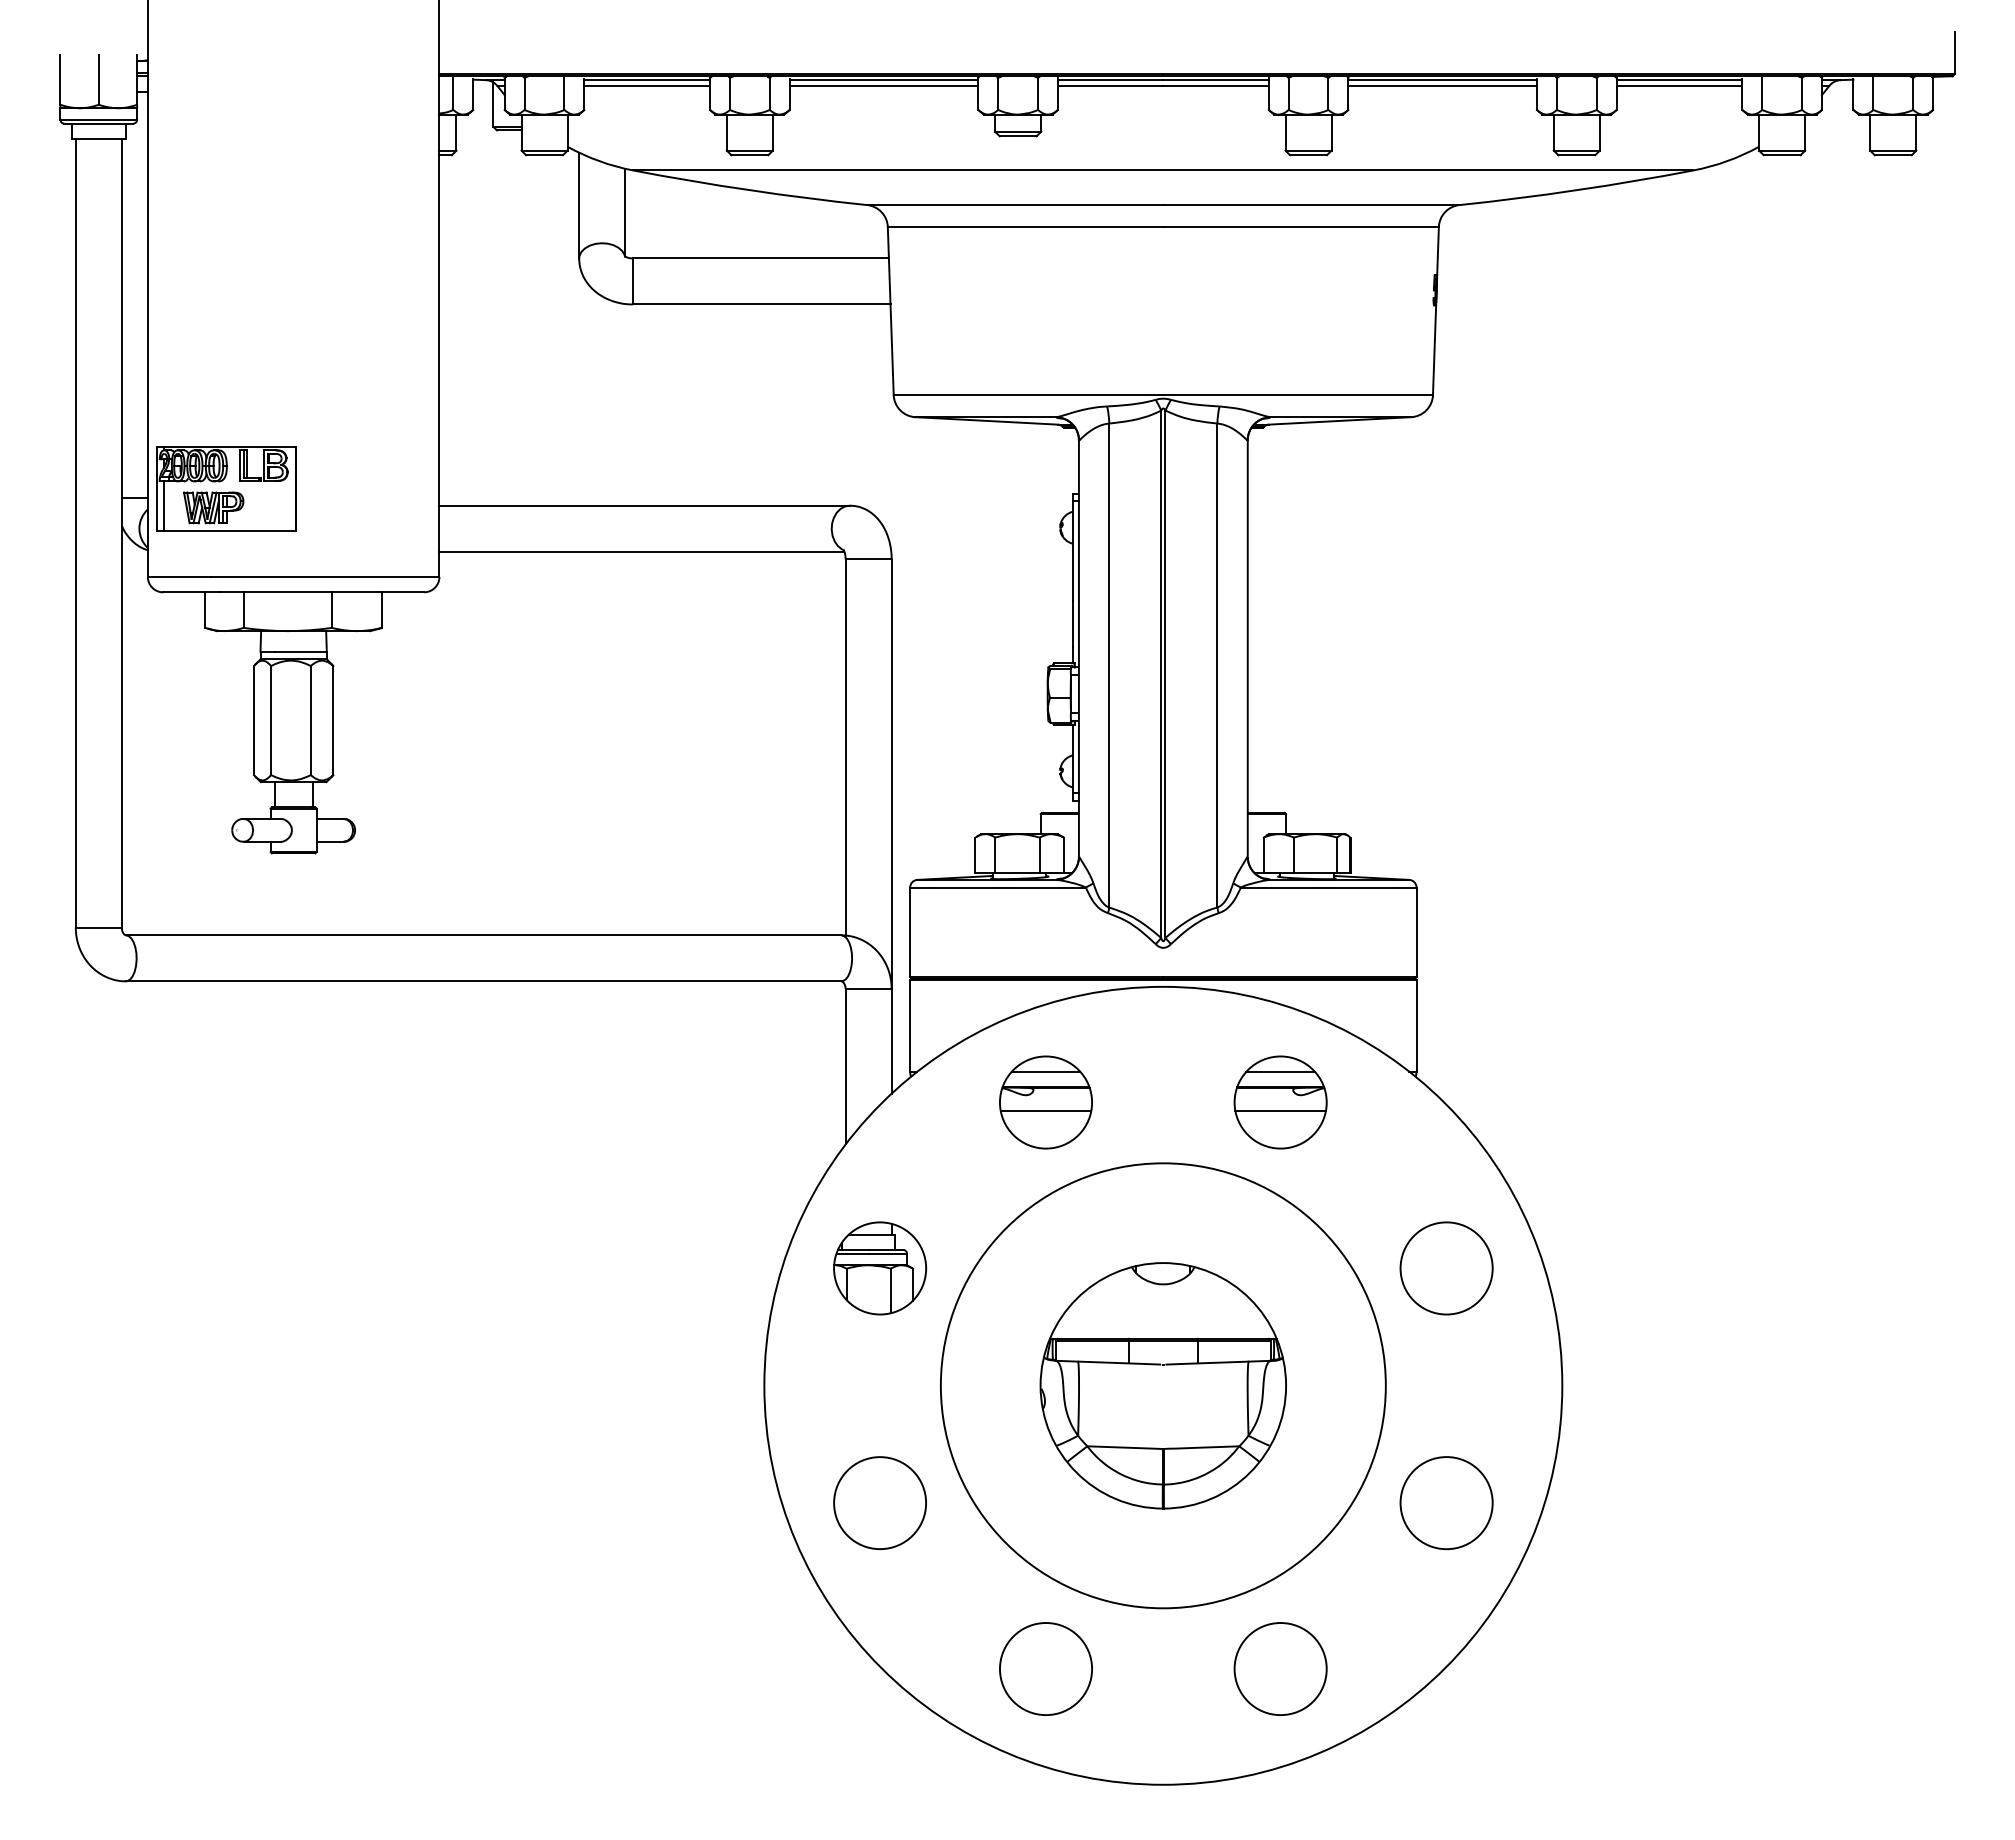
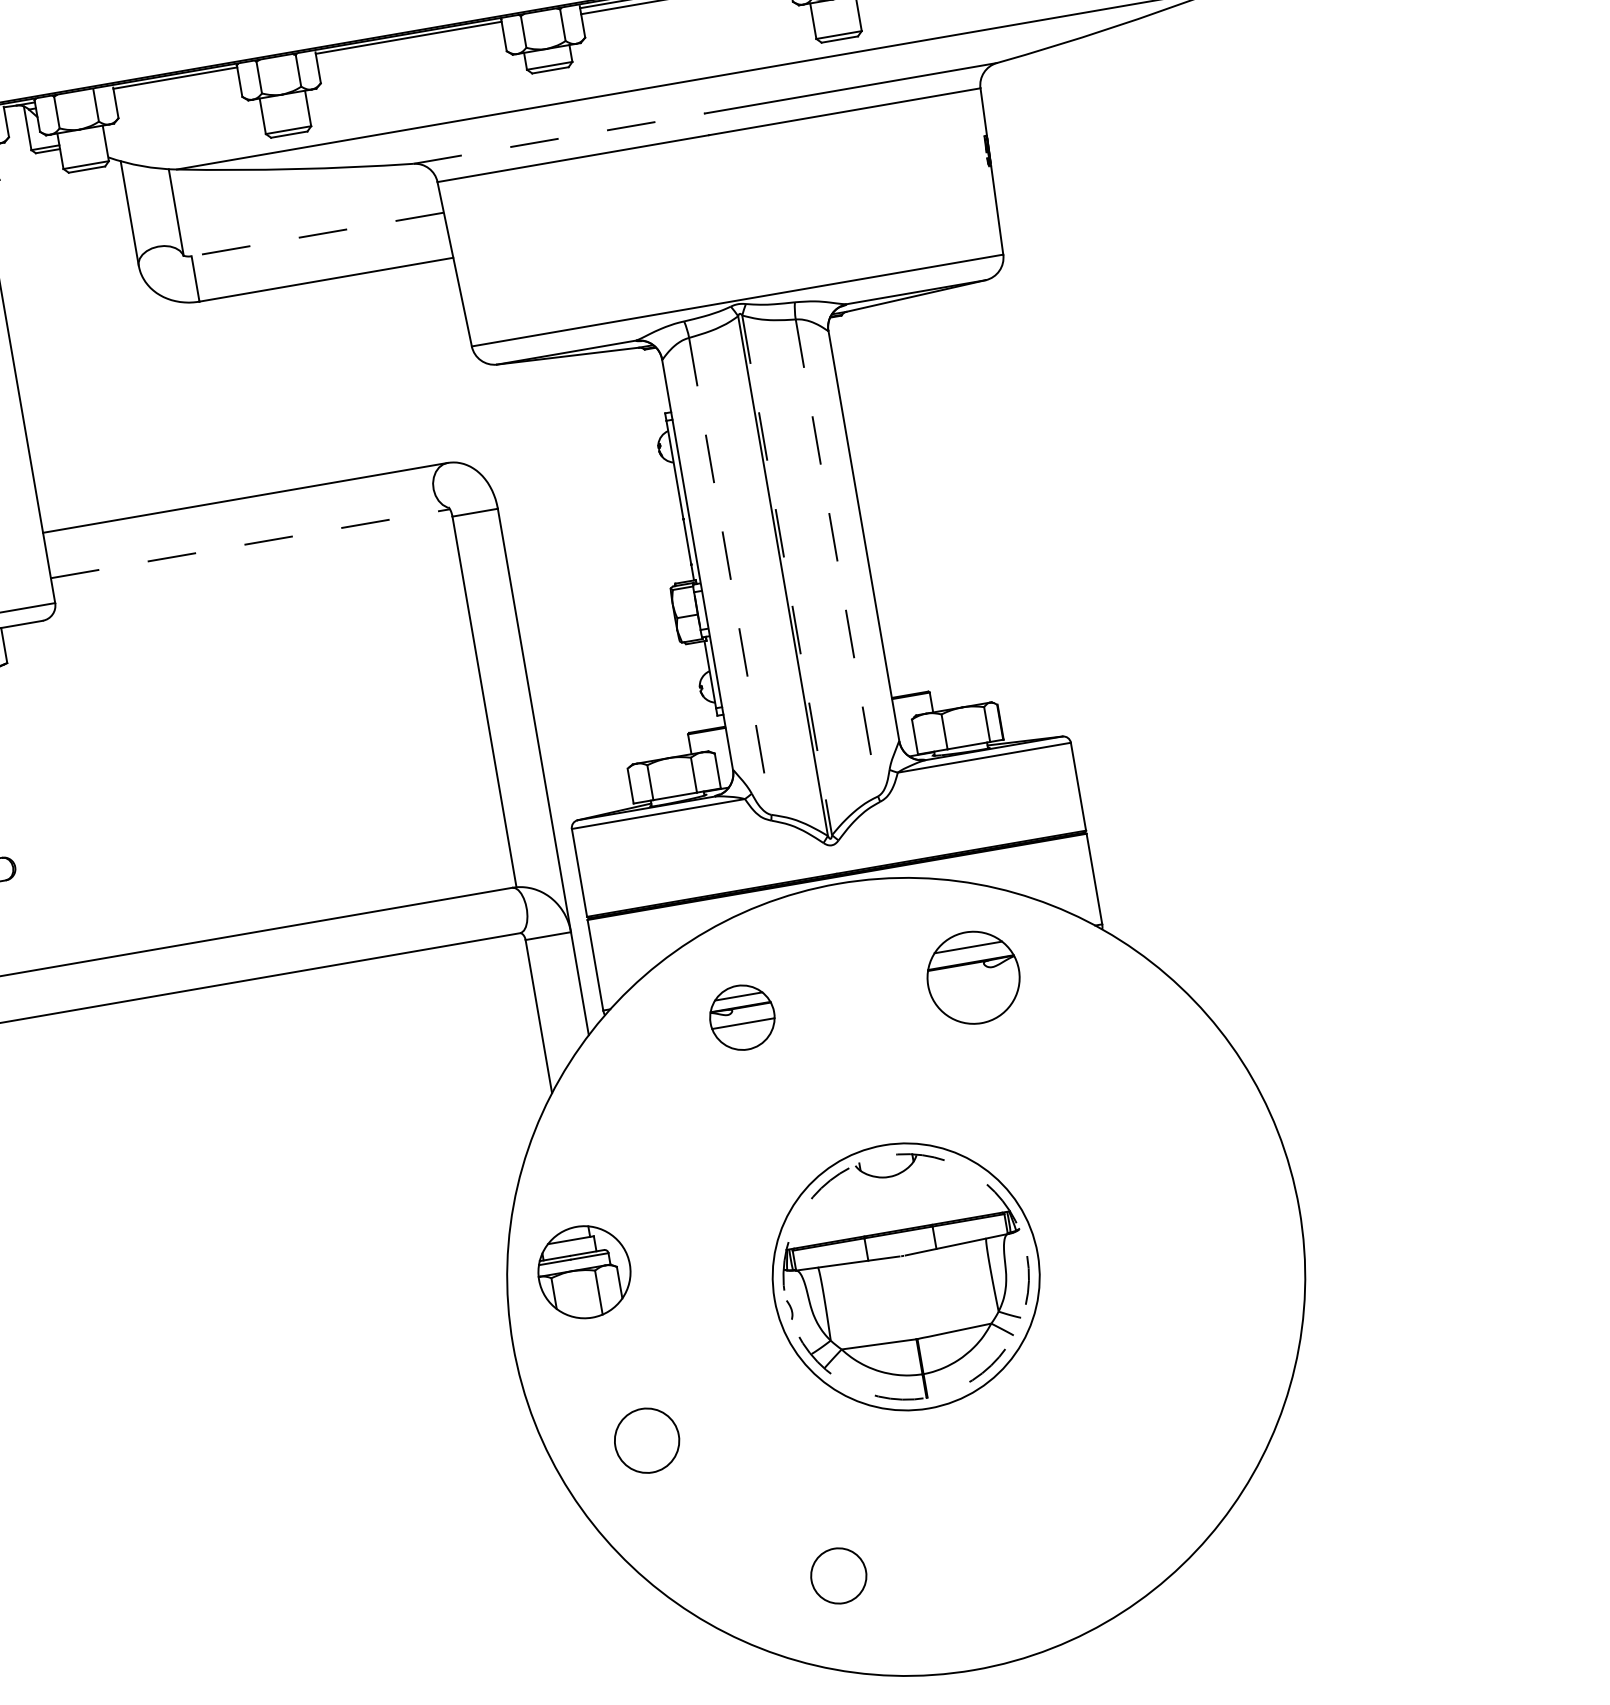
line: (647, 86) -> (176, 84), removed
line: (883, 86) -> (409, 44), removed
line: (1015, 205) -> (559, 138), solid -> dashed
line: (760, 258) -> (317, 234), solid -> dashed
line: (642, 551) -> (250, 543), solid -> dashed
line: (1109, 665) -> (730, 576), solid -> dashed
line: (1217, 665) -> (836, 557), solid -> dashed
line: (1165, 674) -> (787, 575), solid -> dashed
part: (1045, 1102) -> (741, 1017), size x0.7
line: (1280, 1111) -> (974, 986), removed
part: (880, 1268) -> (584, 1272), moved
circle: (1446, 1268) -> (1165, 1113), removed
circle: (1162, 1385) -> (905, 1276), size x0.6
circle: (1163, 1385) -> (906, 1276), solid -> dashed
circle: (880, 1503) -> (647, 1441), size x0.7
circle: (1446, 1503) -> (1205, 1344), removed
circle: (1045, 1668) -> (838, 1575), size x0.6
circle: (1280, 1668) -> (1069, 1535), removed

